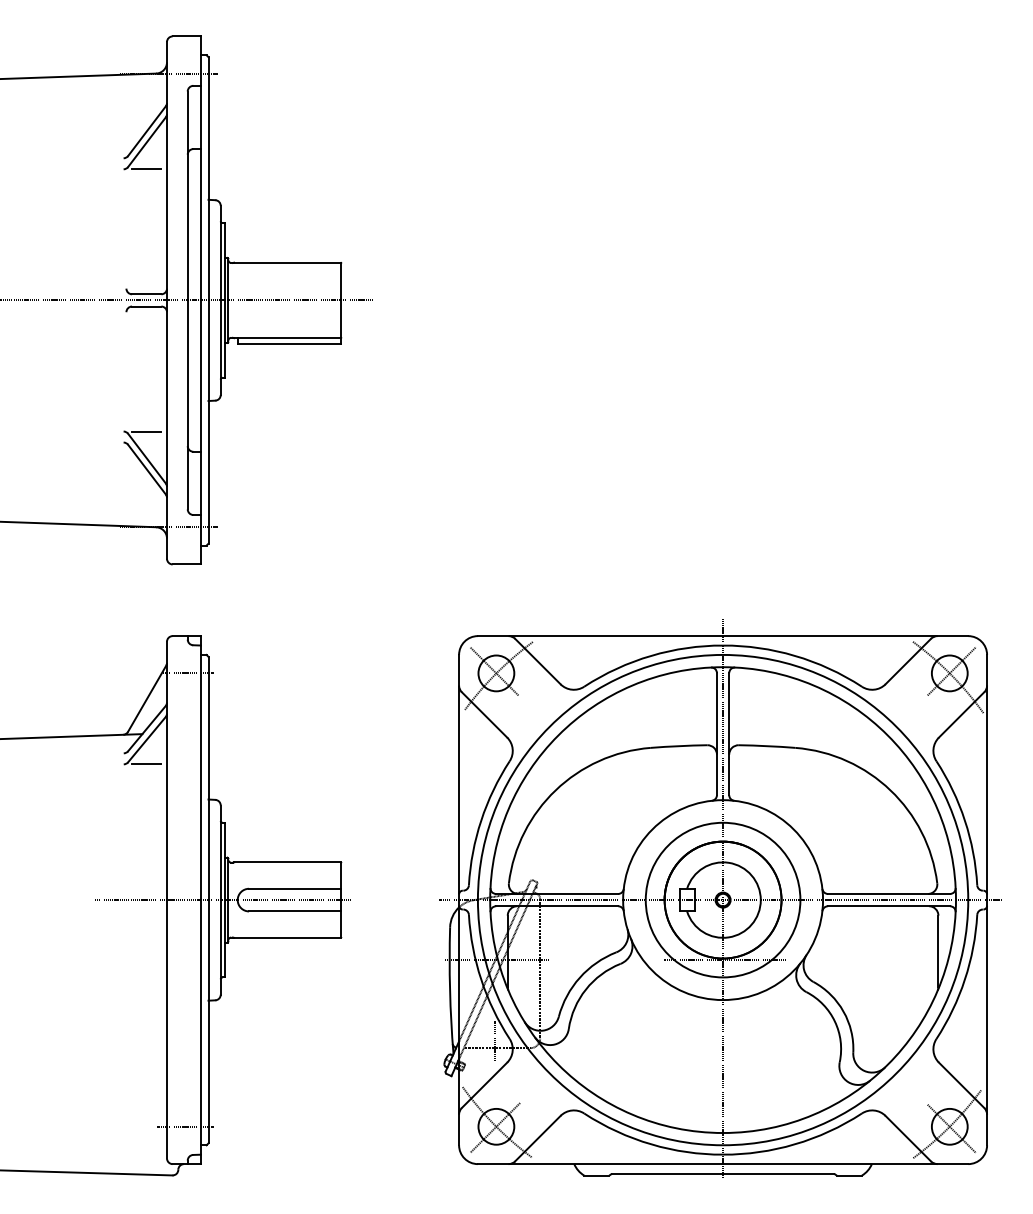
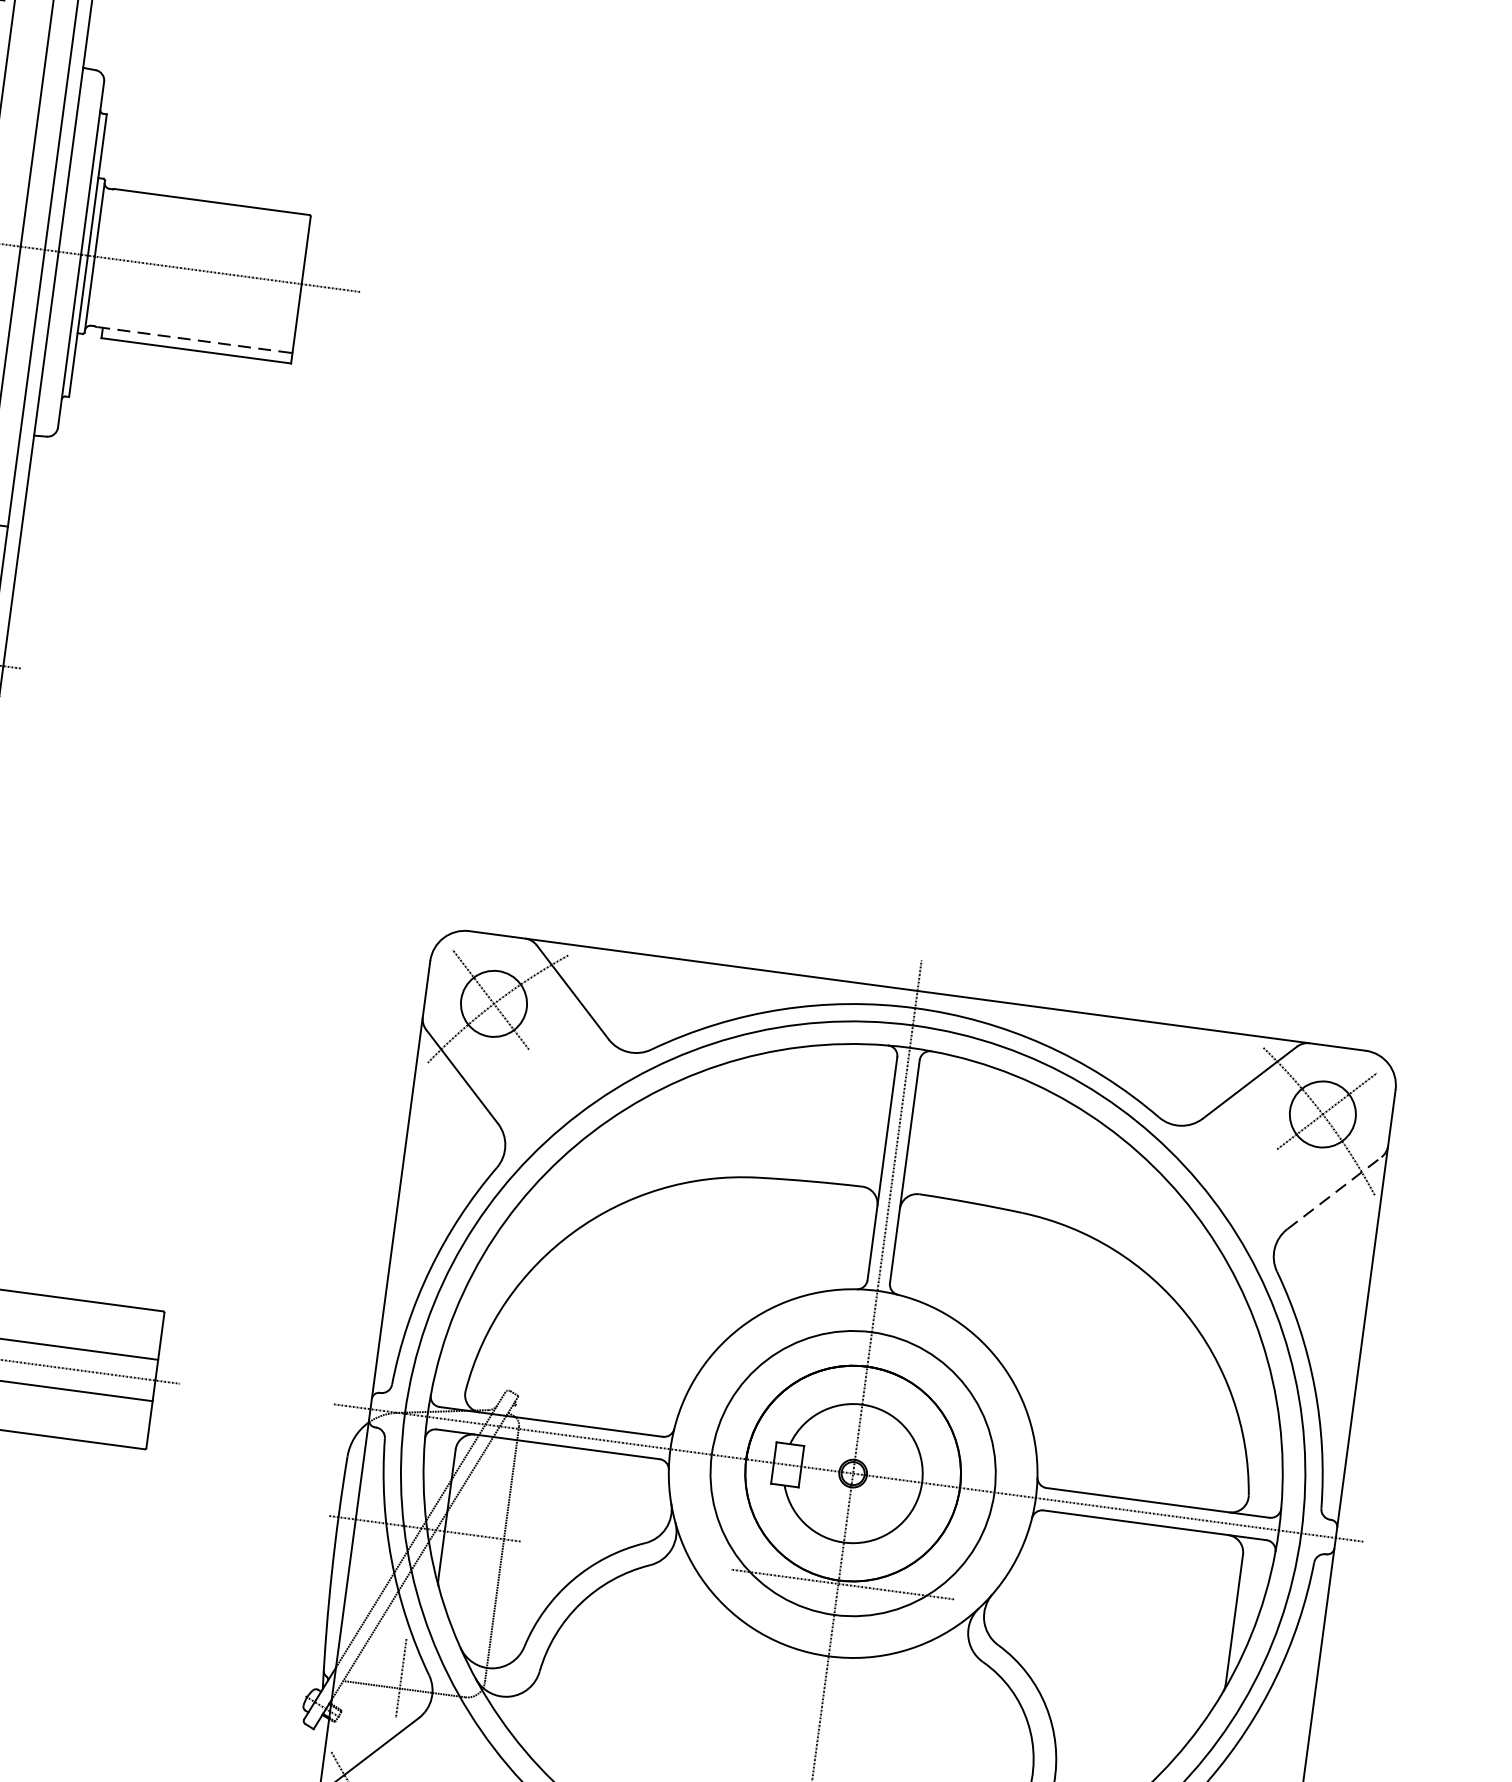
line: (286, 338) -> (191, 340), solid -> dashed
line: (961, 714) -> (1334, 1192), solid -> dashed

